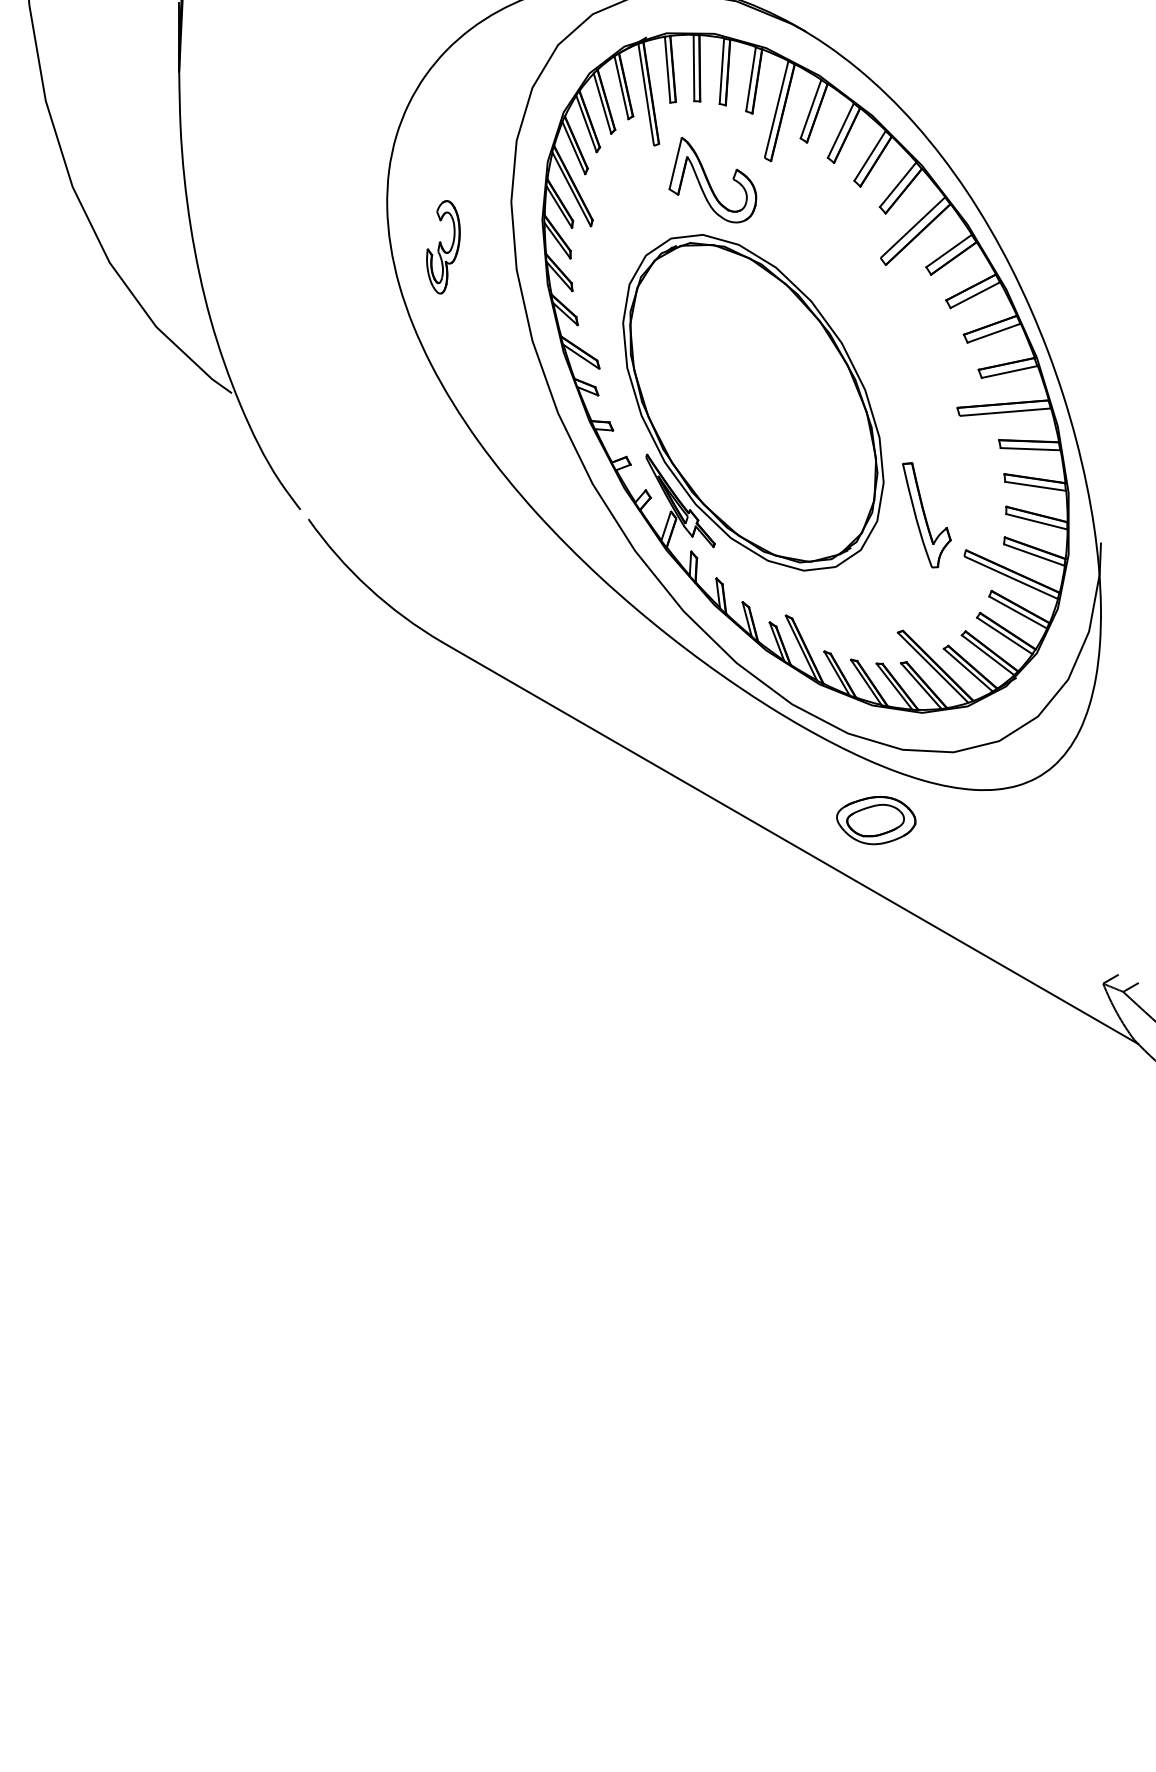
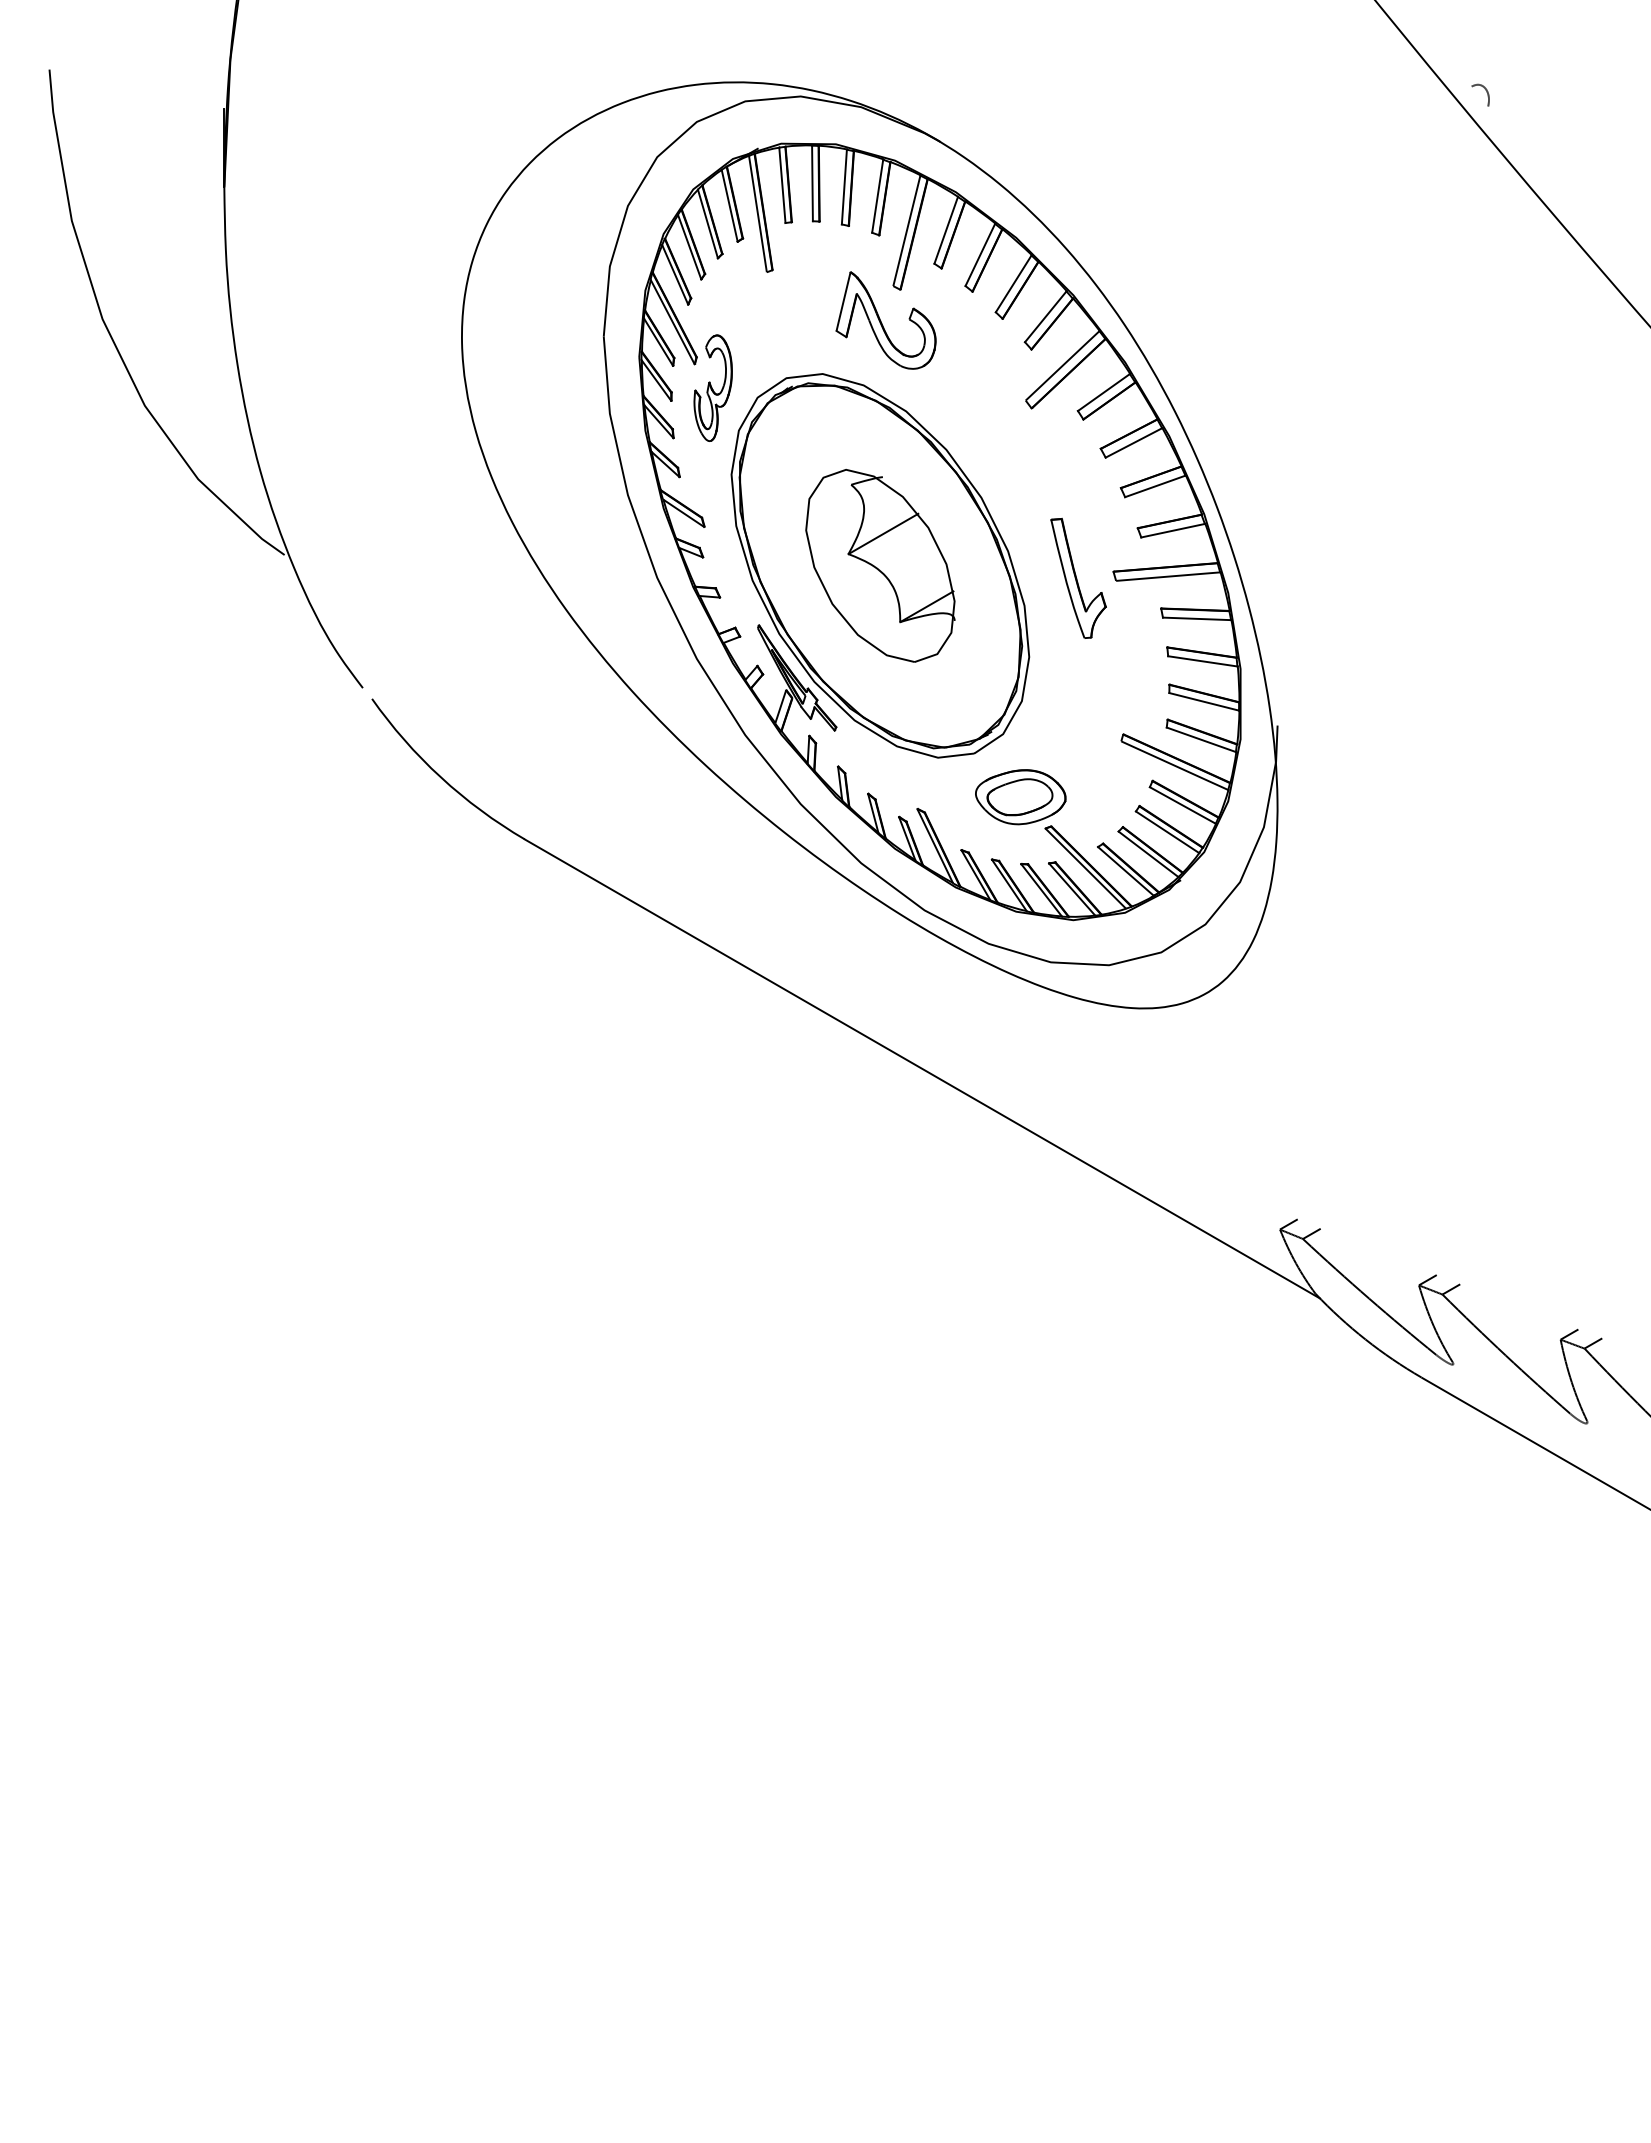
part: (712, 180) -> (885, 320), moved
part: (442, 246) -> (712, 387), moved
part: (753, 402) -> (880, 565), added
part: (926, 514) -> (1078, 577), moved
part: (876, 820) -> (1020, 797), moved

